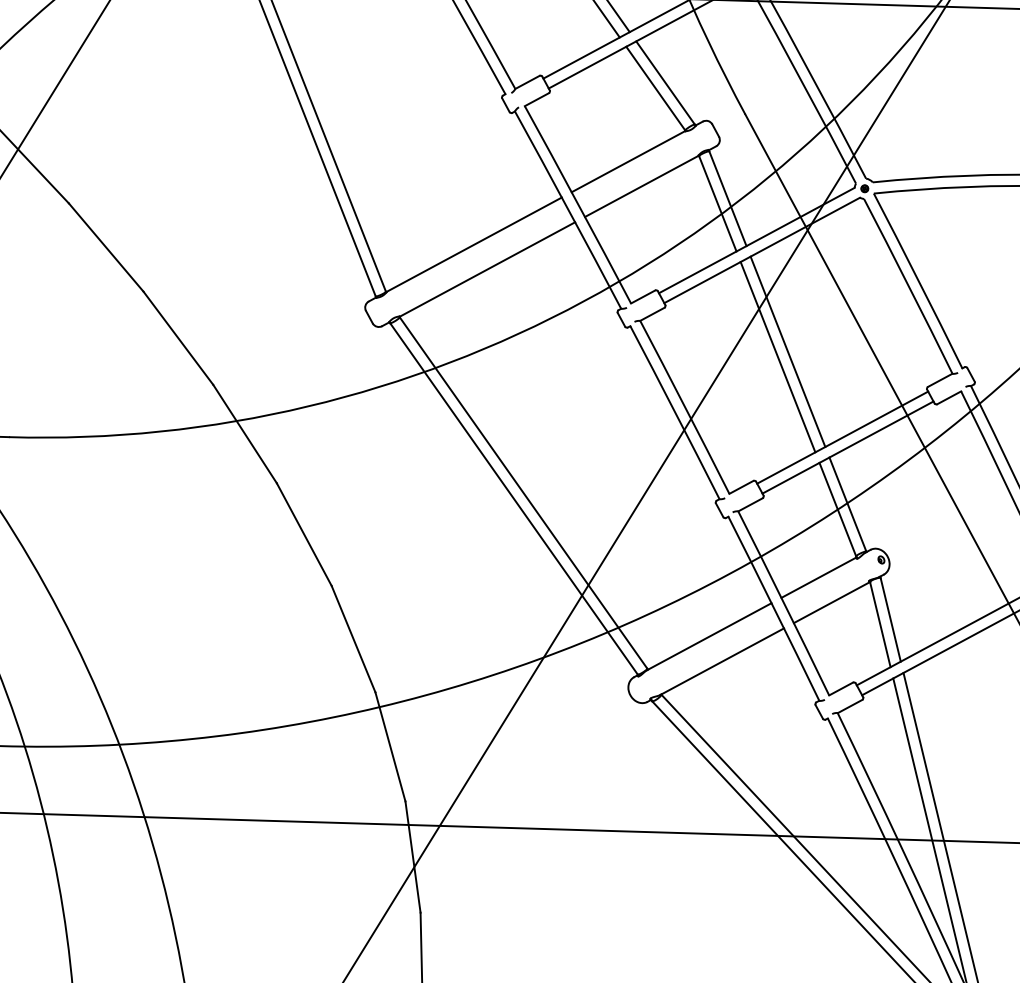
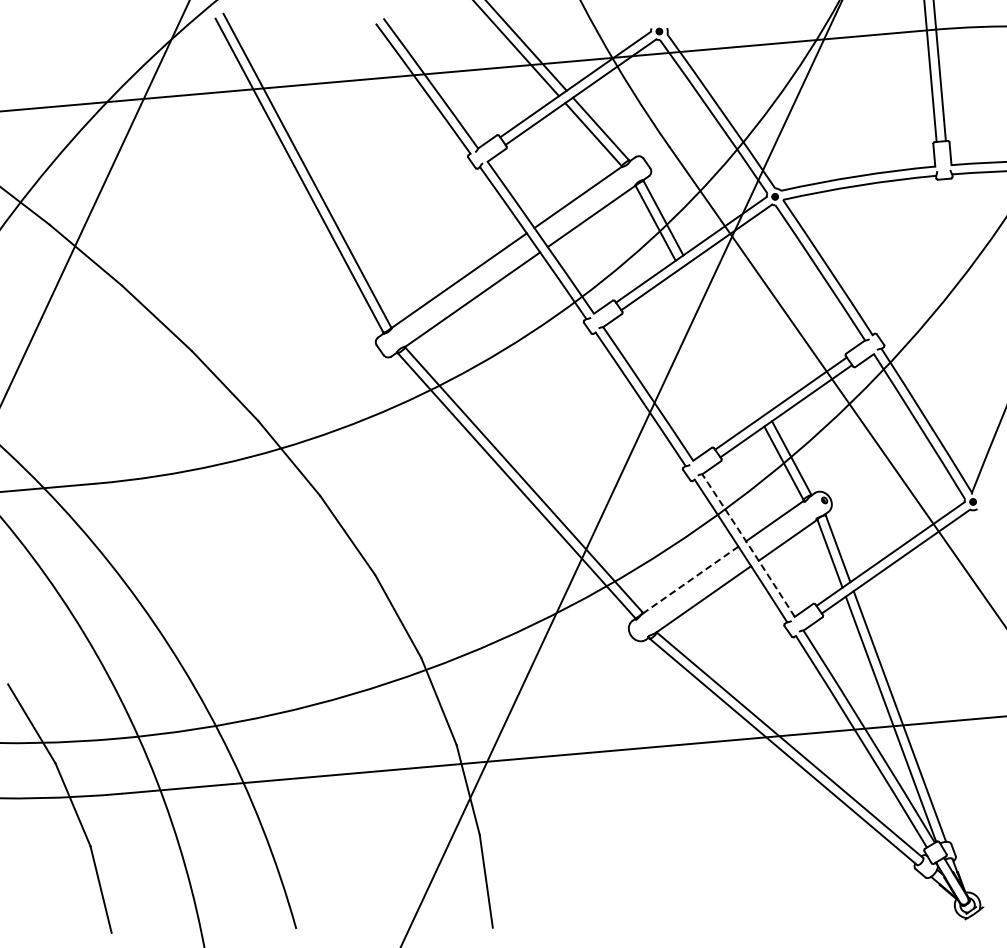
line: (787, 350) -> (727, 337), removed
line: (777, 356) -> (719, 343), removed
arc: (783, 603) -> (748, 545), solid -> dashed
line: (709, 637) -> (690, 580), solid -> dashed

